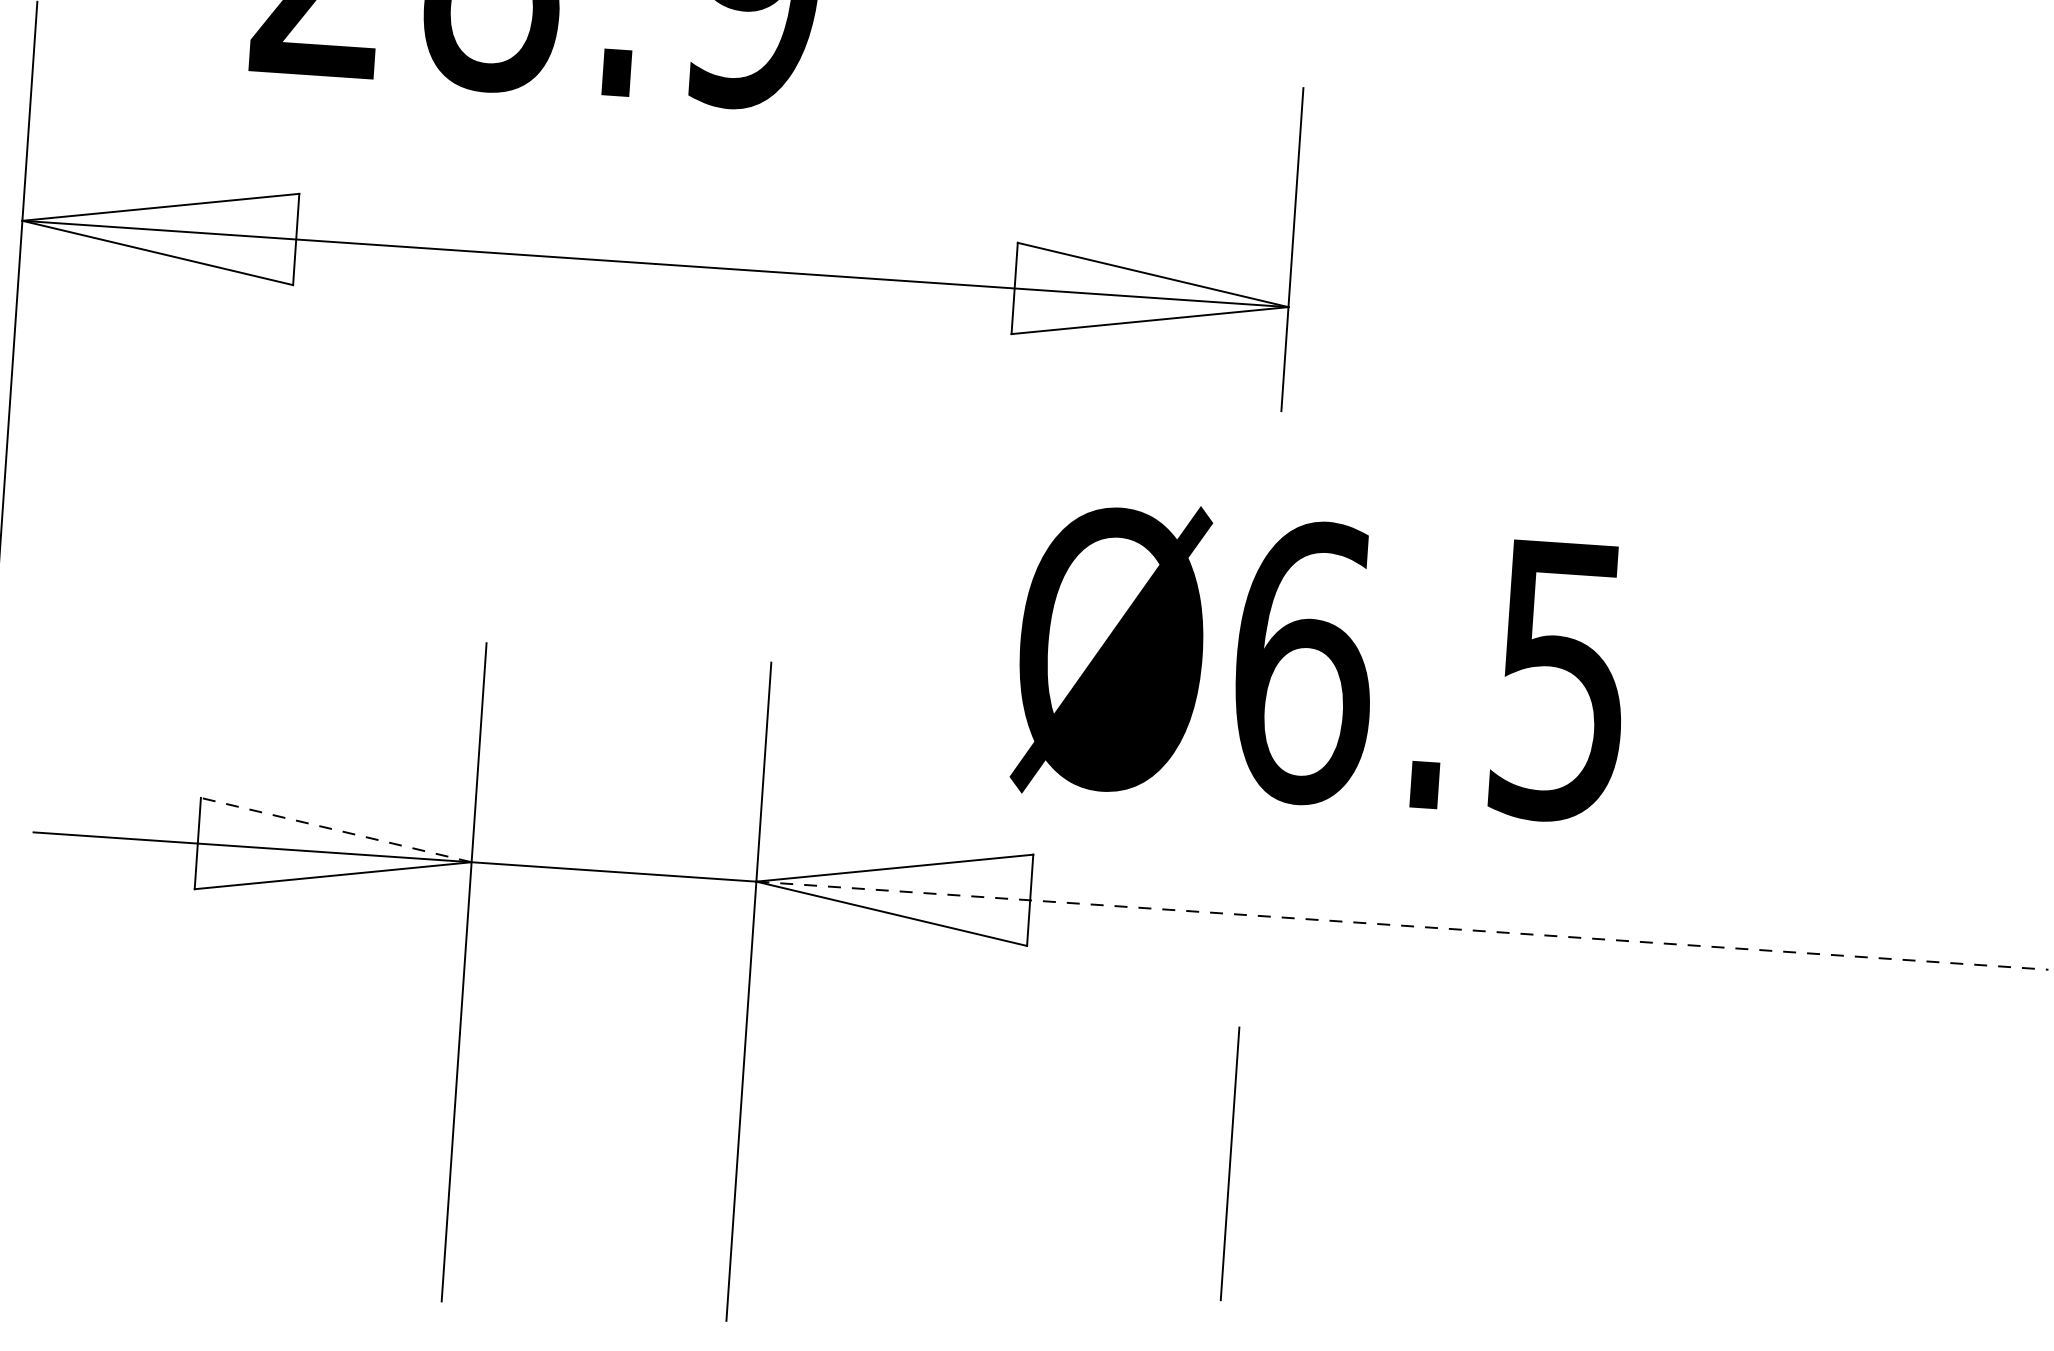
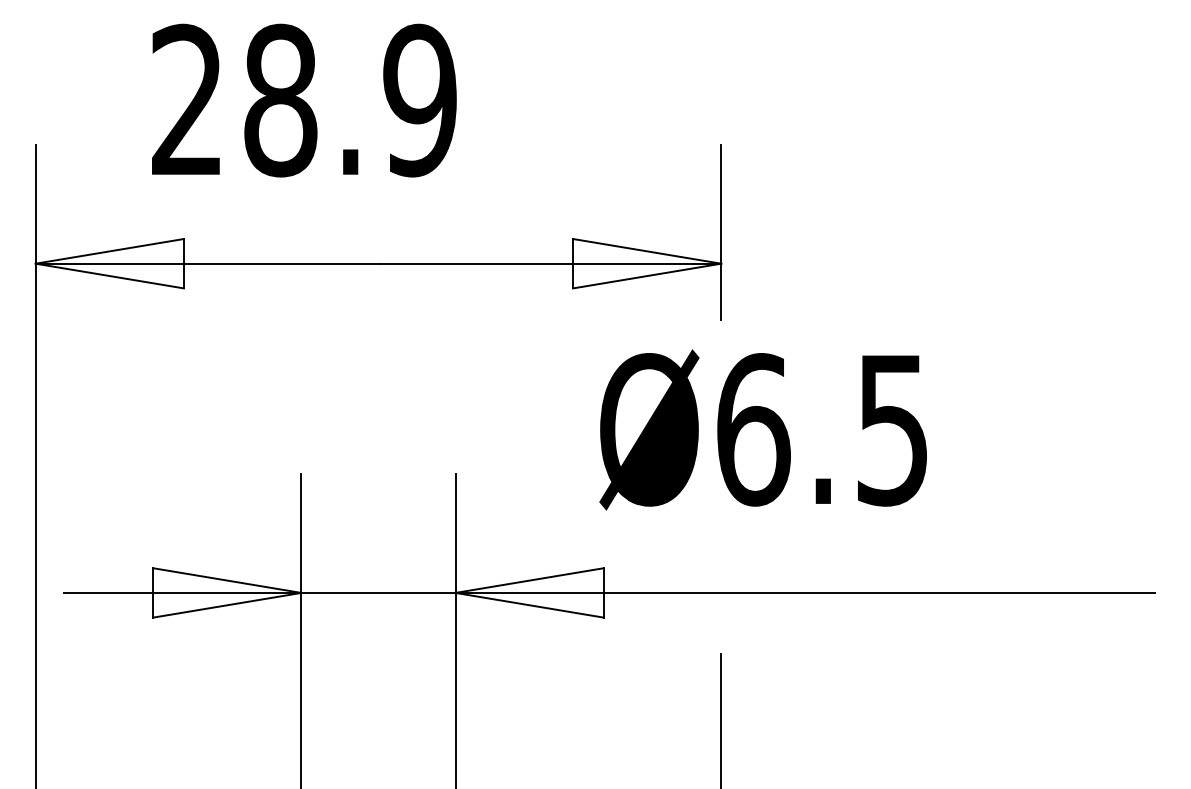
text: (1320, 663) -> (762, 429), moved
line: (334, 829) -> (226, 580), dashed -> solid
line: (1402, 924) -> (805, 592), dashed -> solid

